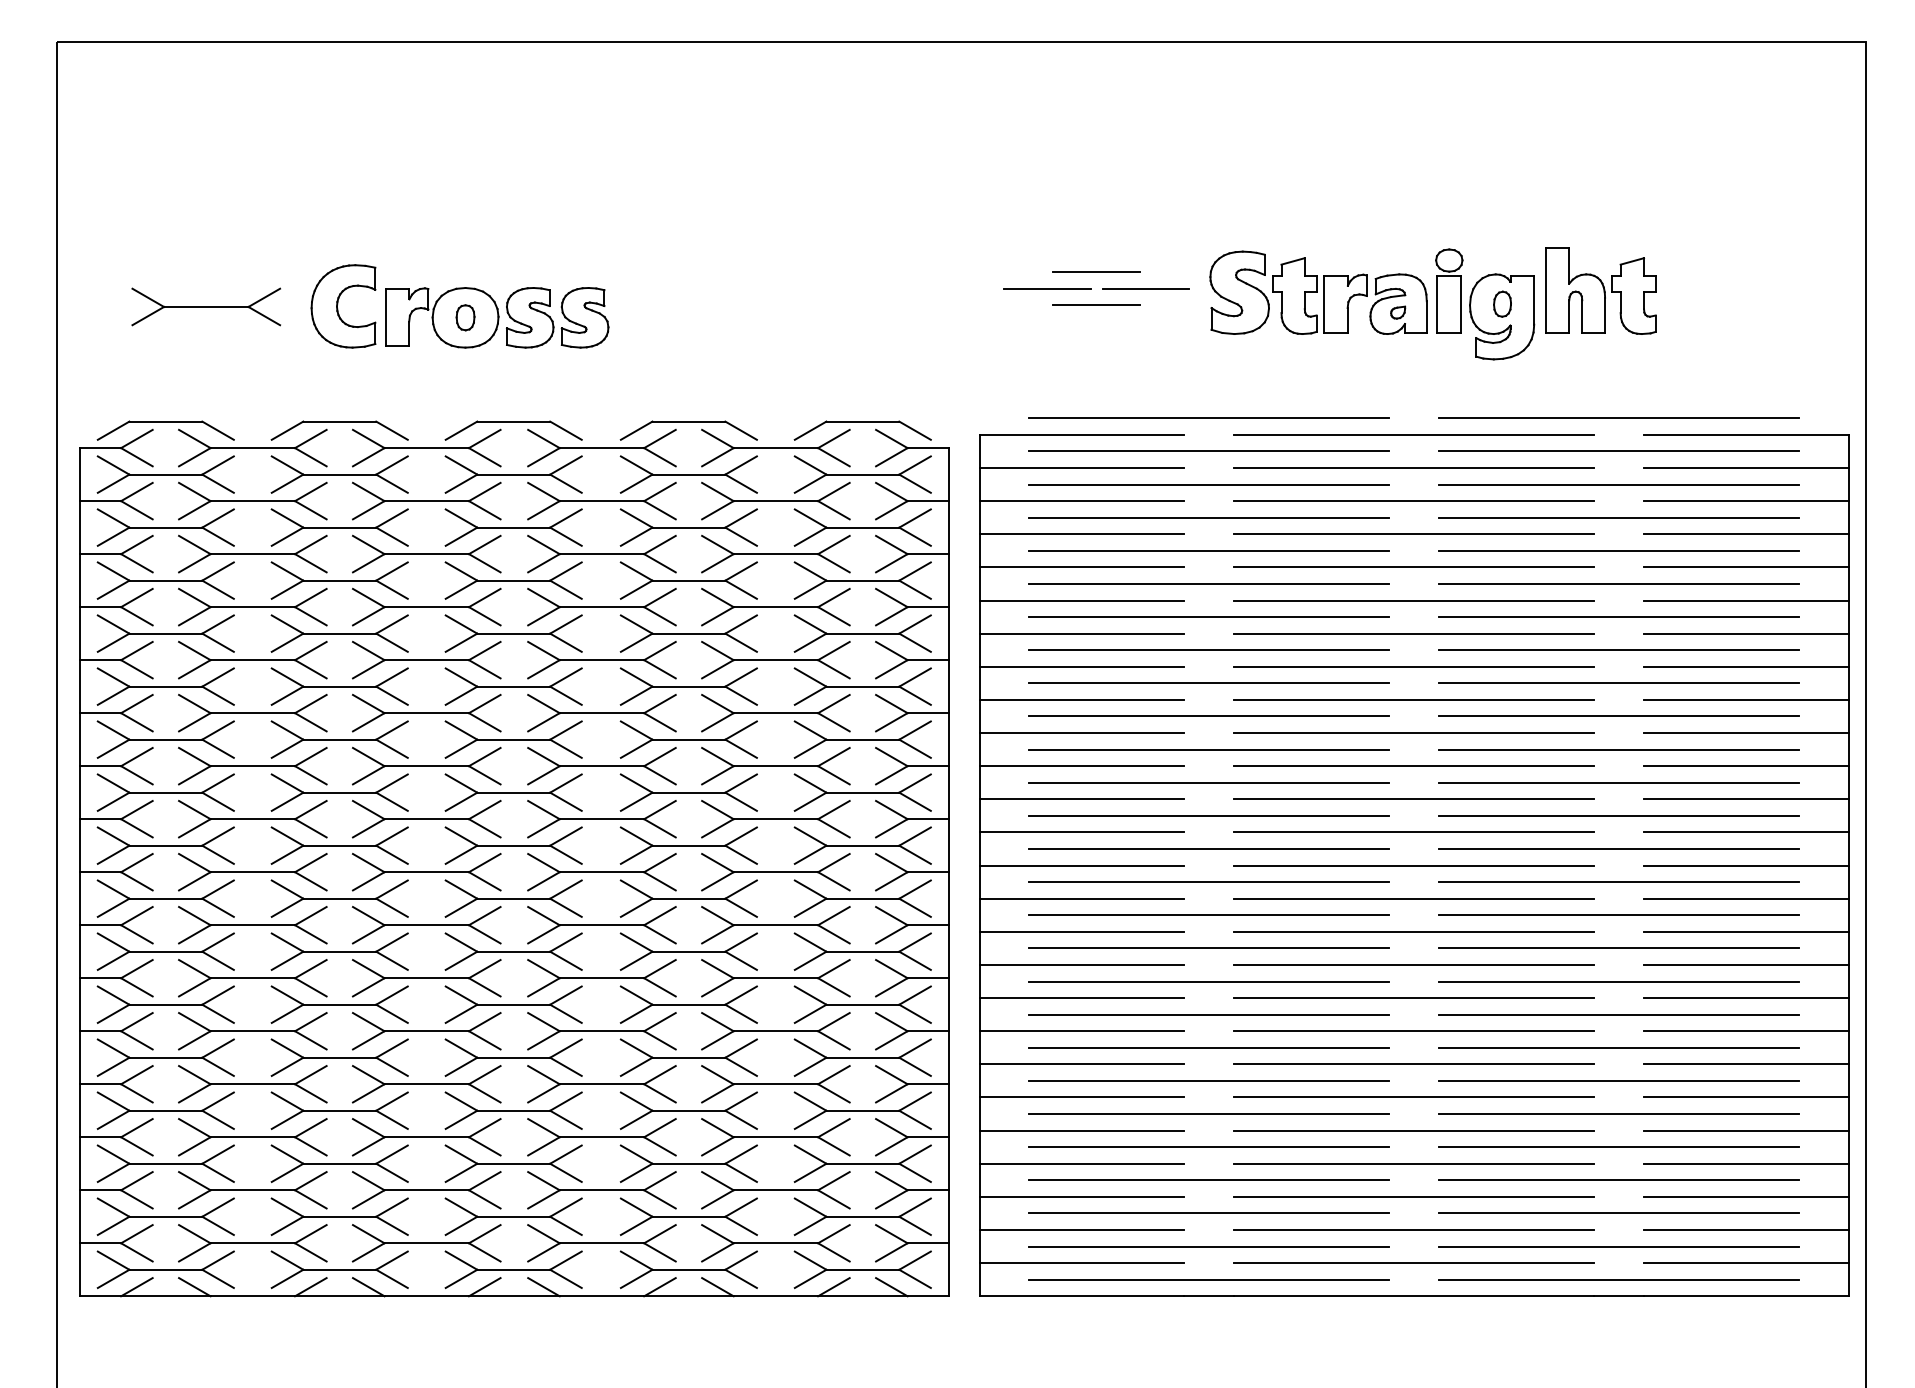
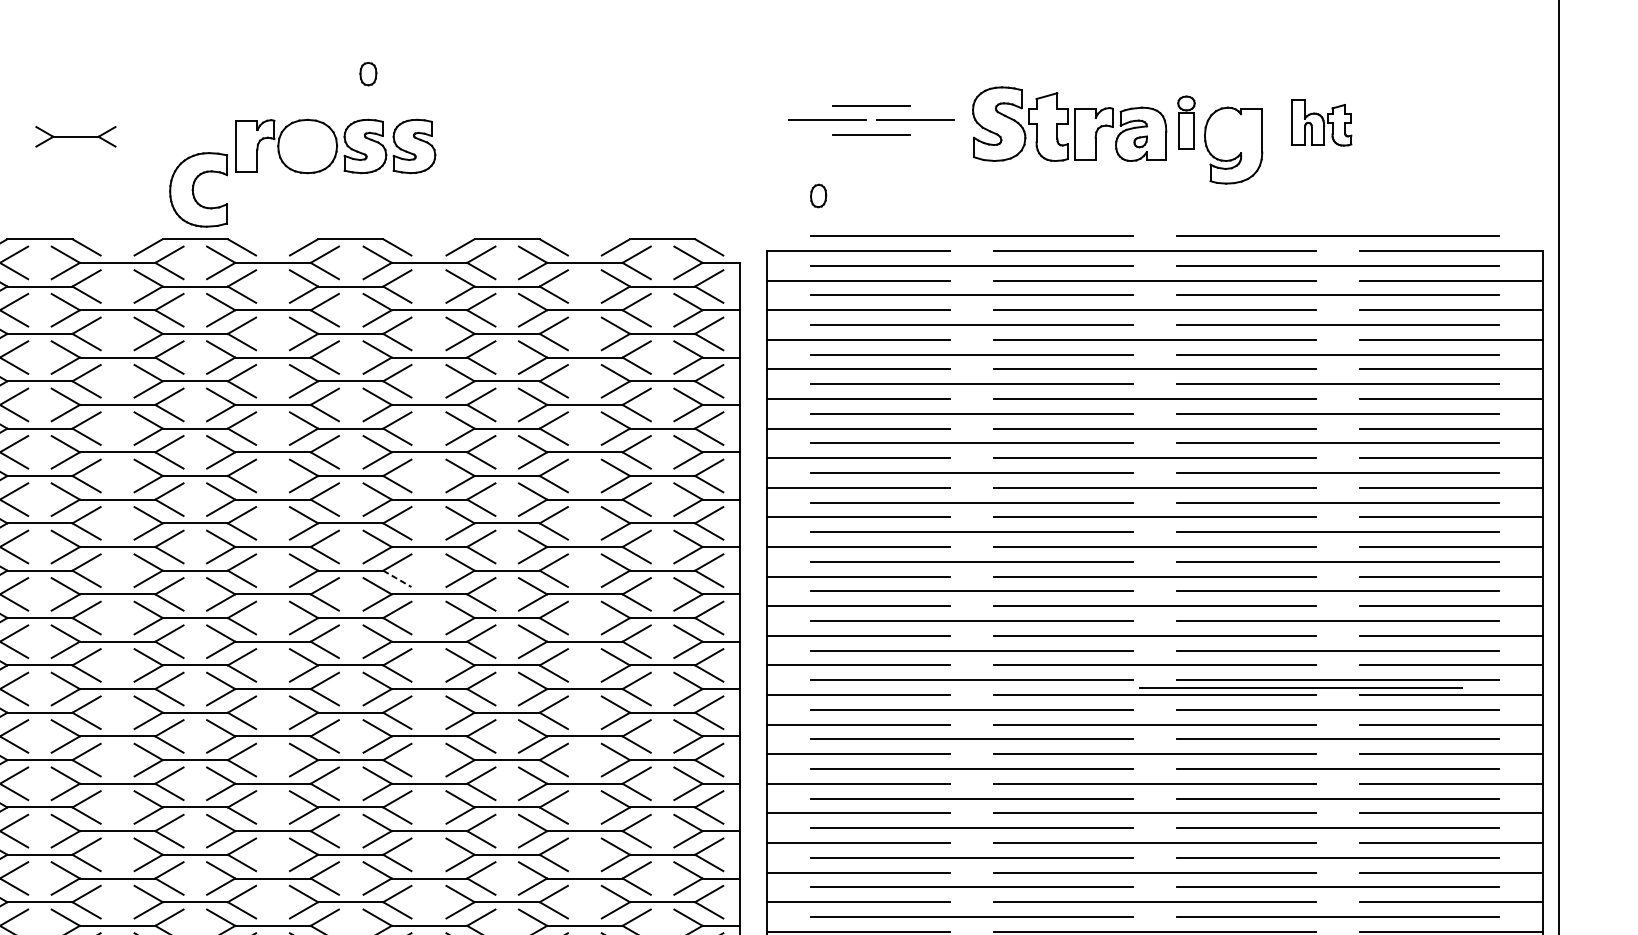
part: (1449, 290) -> (1186, 122), size x0.7
part: (1600, 290) -> (1321, 122), size x0.6
part: (1502, 303) -> (818, 195), moved
part: (205, 306) -> (75, 136), size x0.6
part: (343, 306) -> (198, 189), moved
part: (465, 317) -> (368, 73), moved
line: (566, 802) -> (397, 579), solid -> dashed
line: (1576, 923) -> (1300, 687), added

